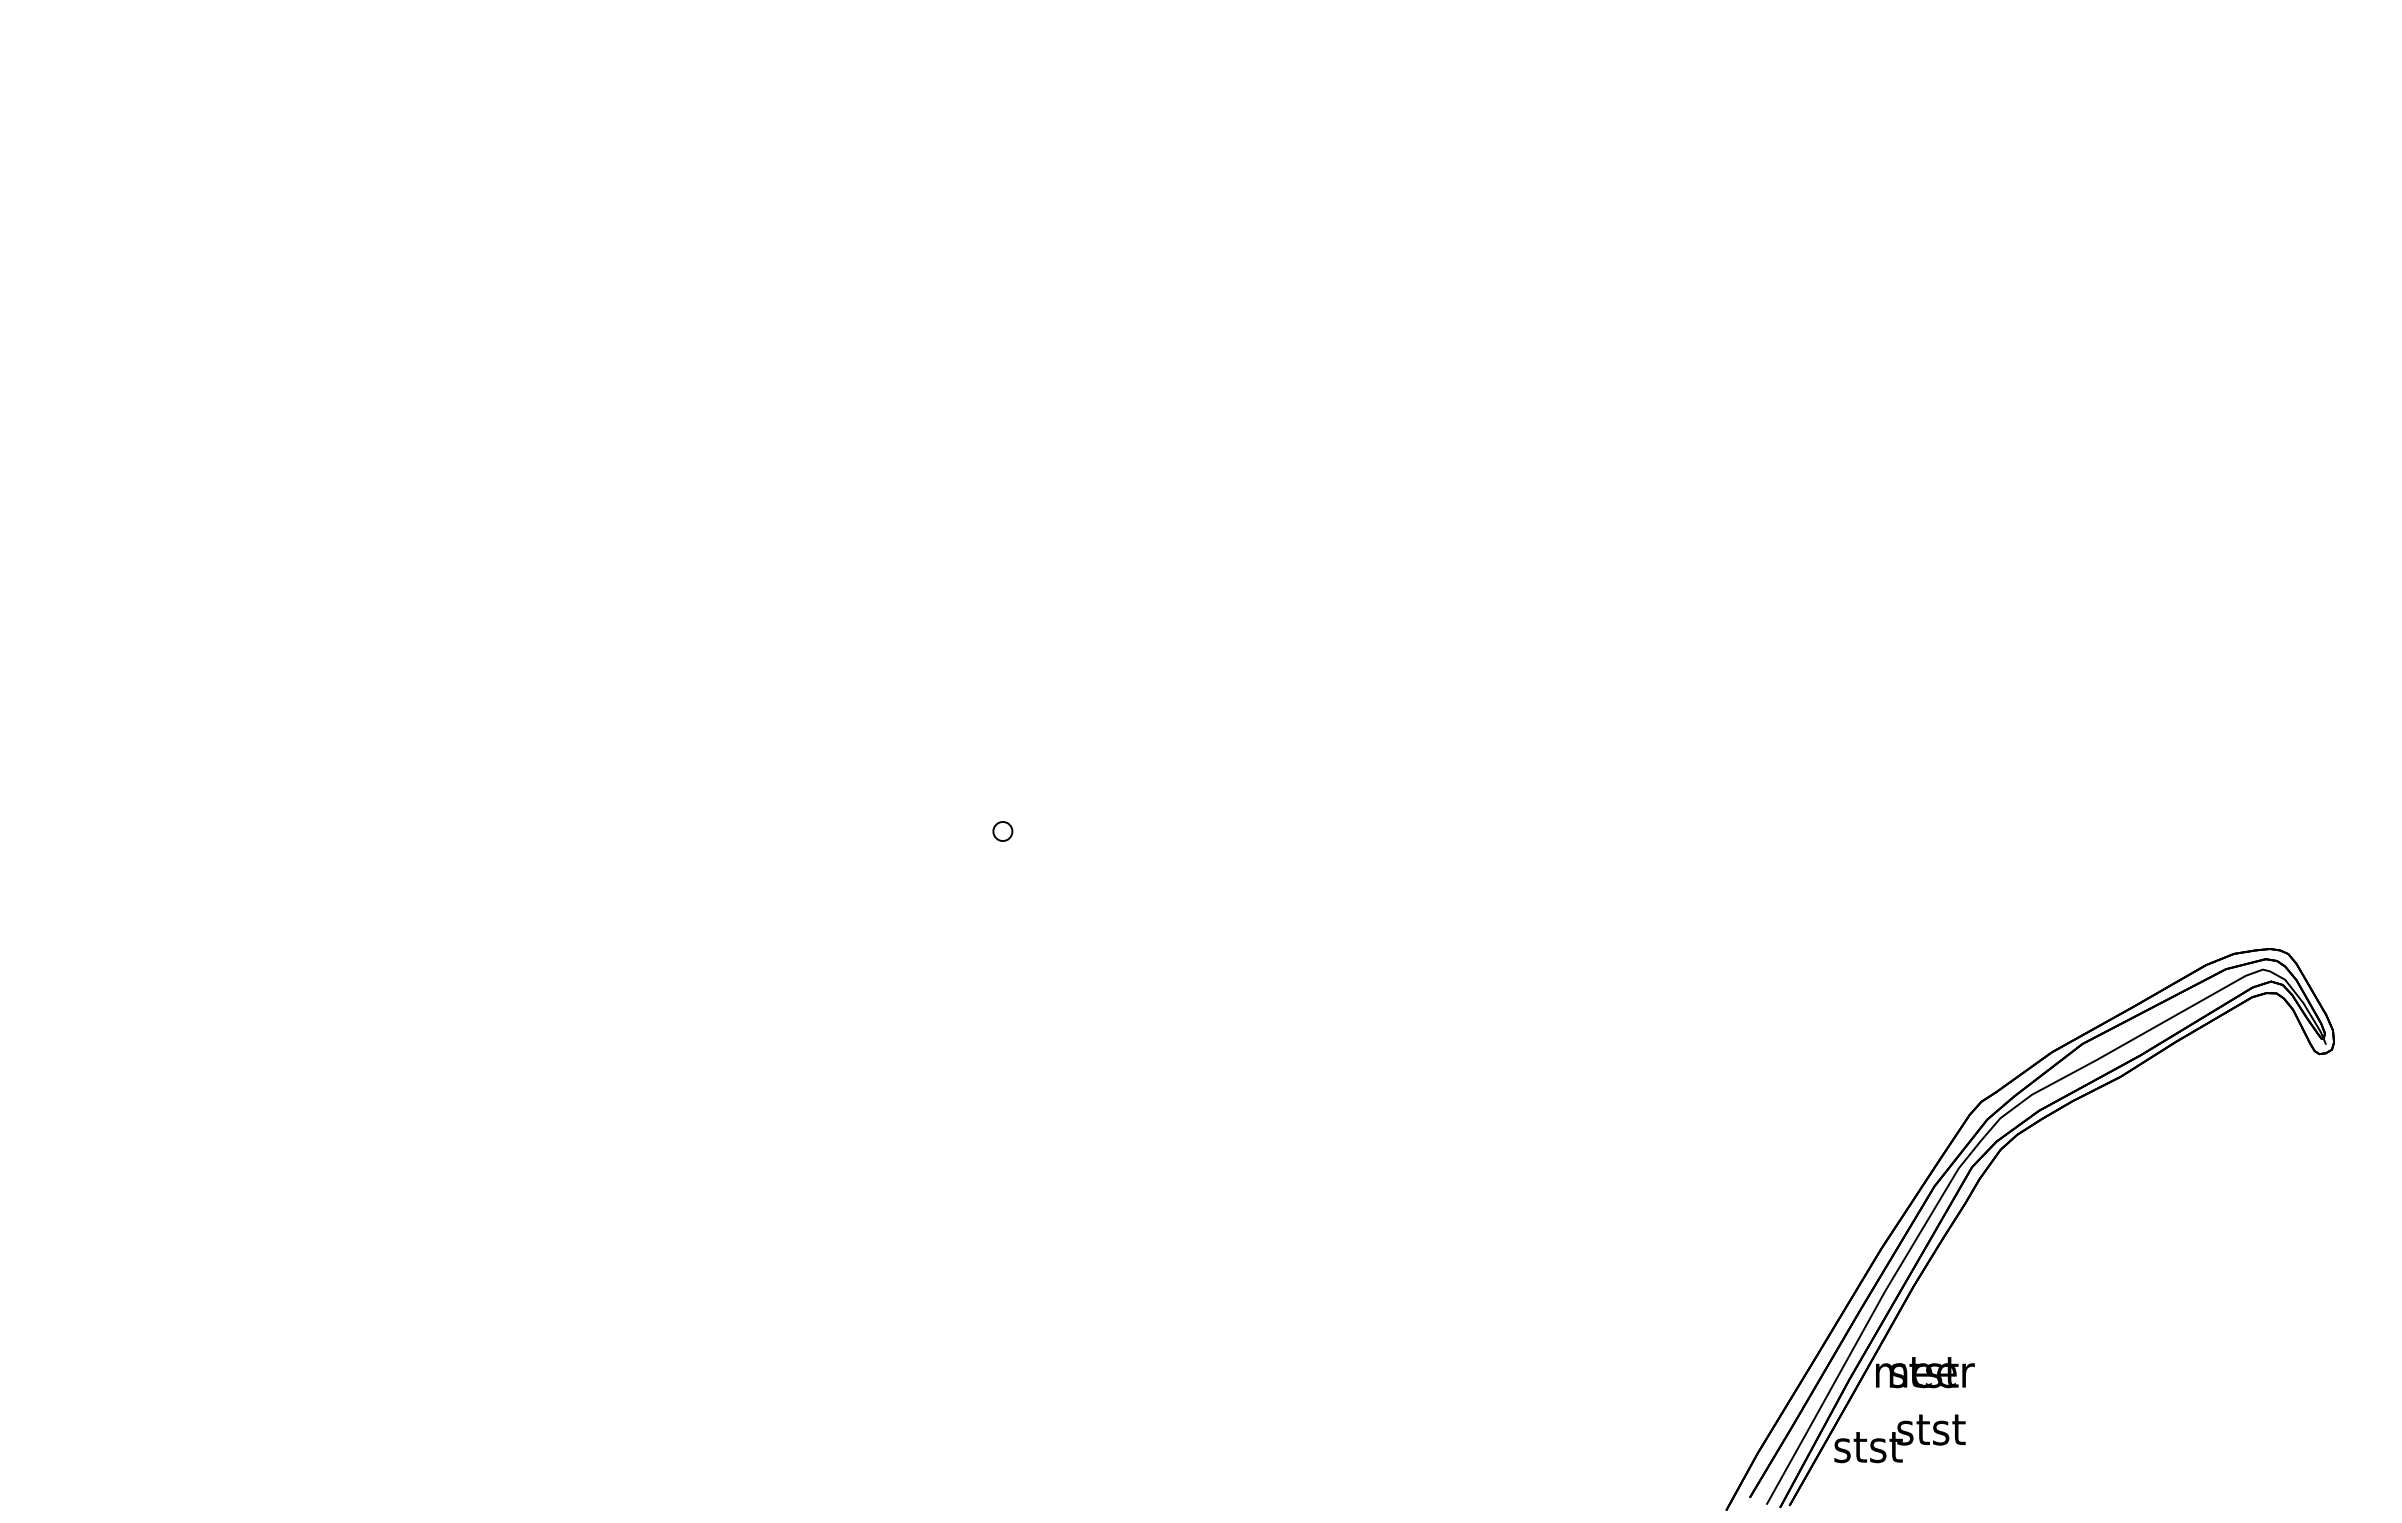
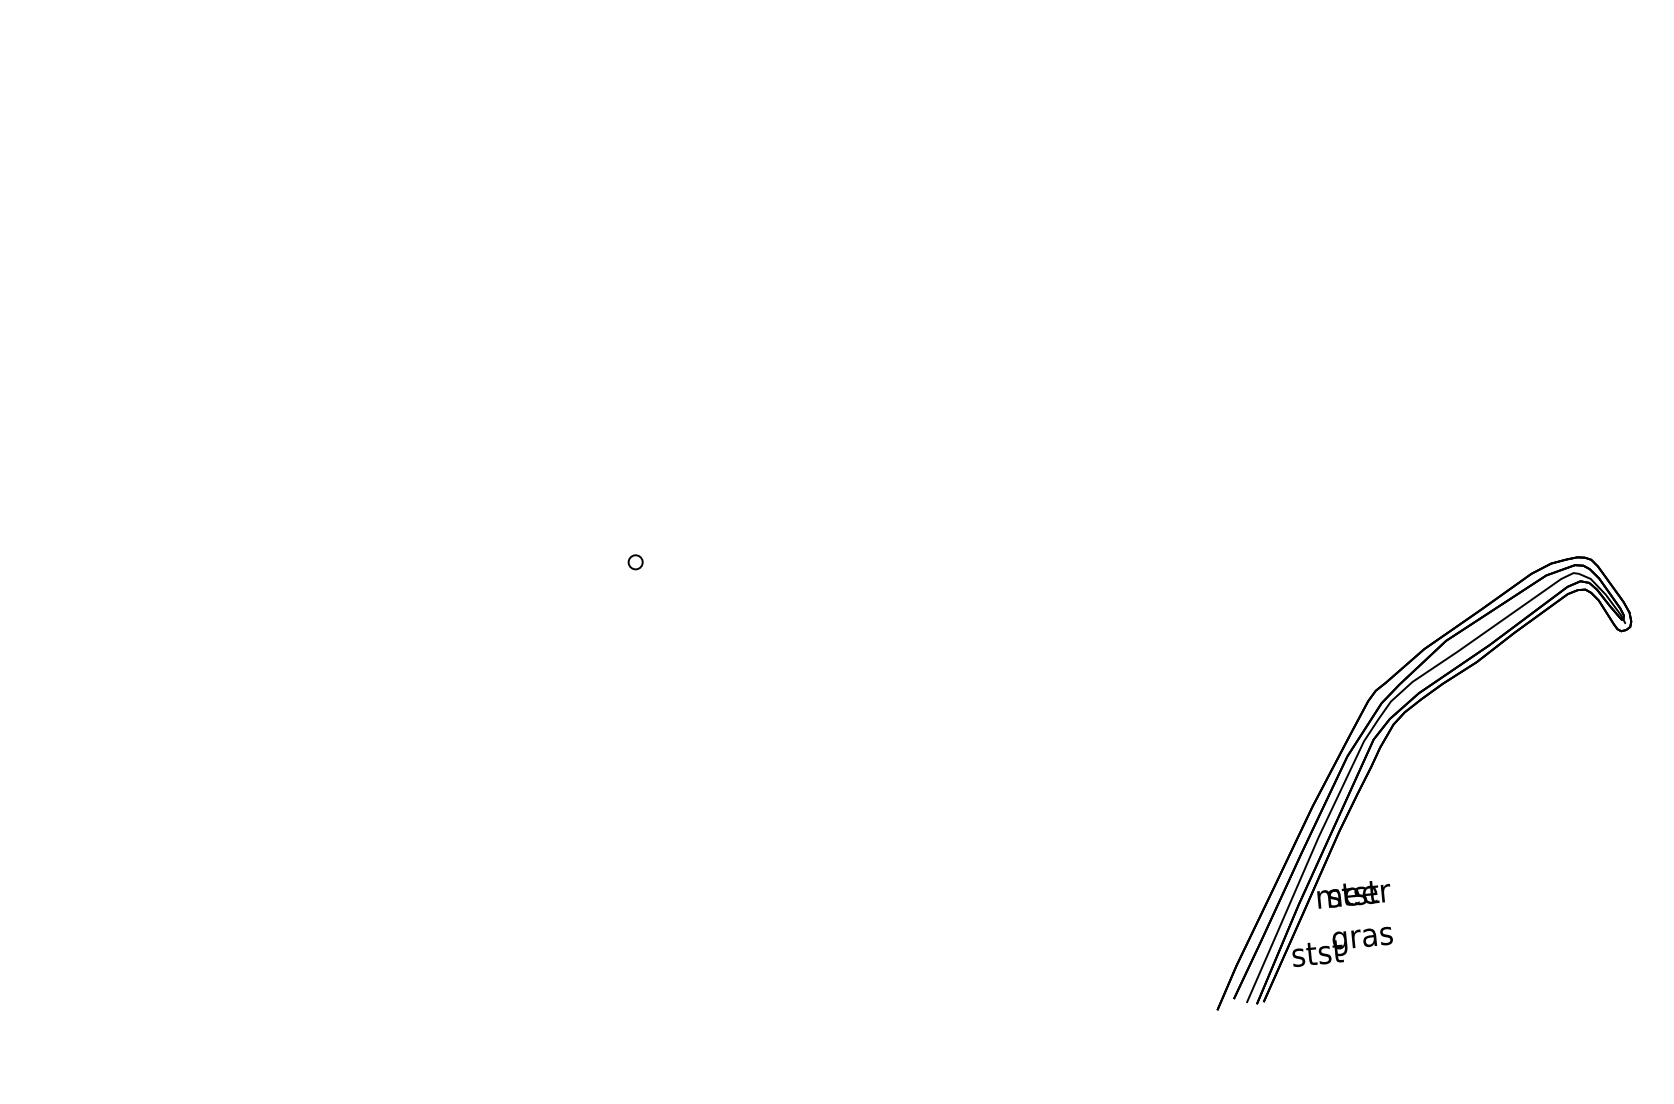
text: (1930, 1434) -> (1362, 939), stst -> gras

